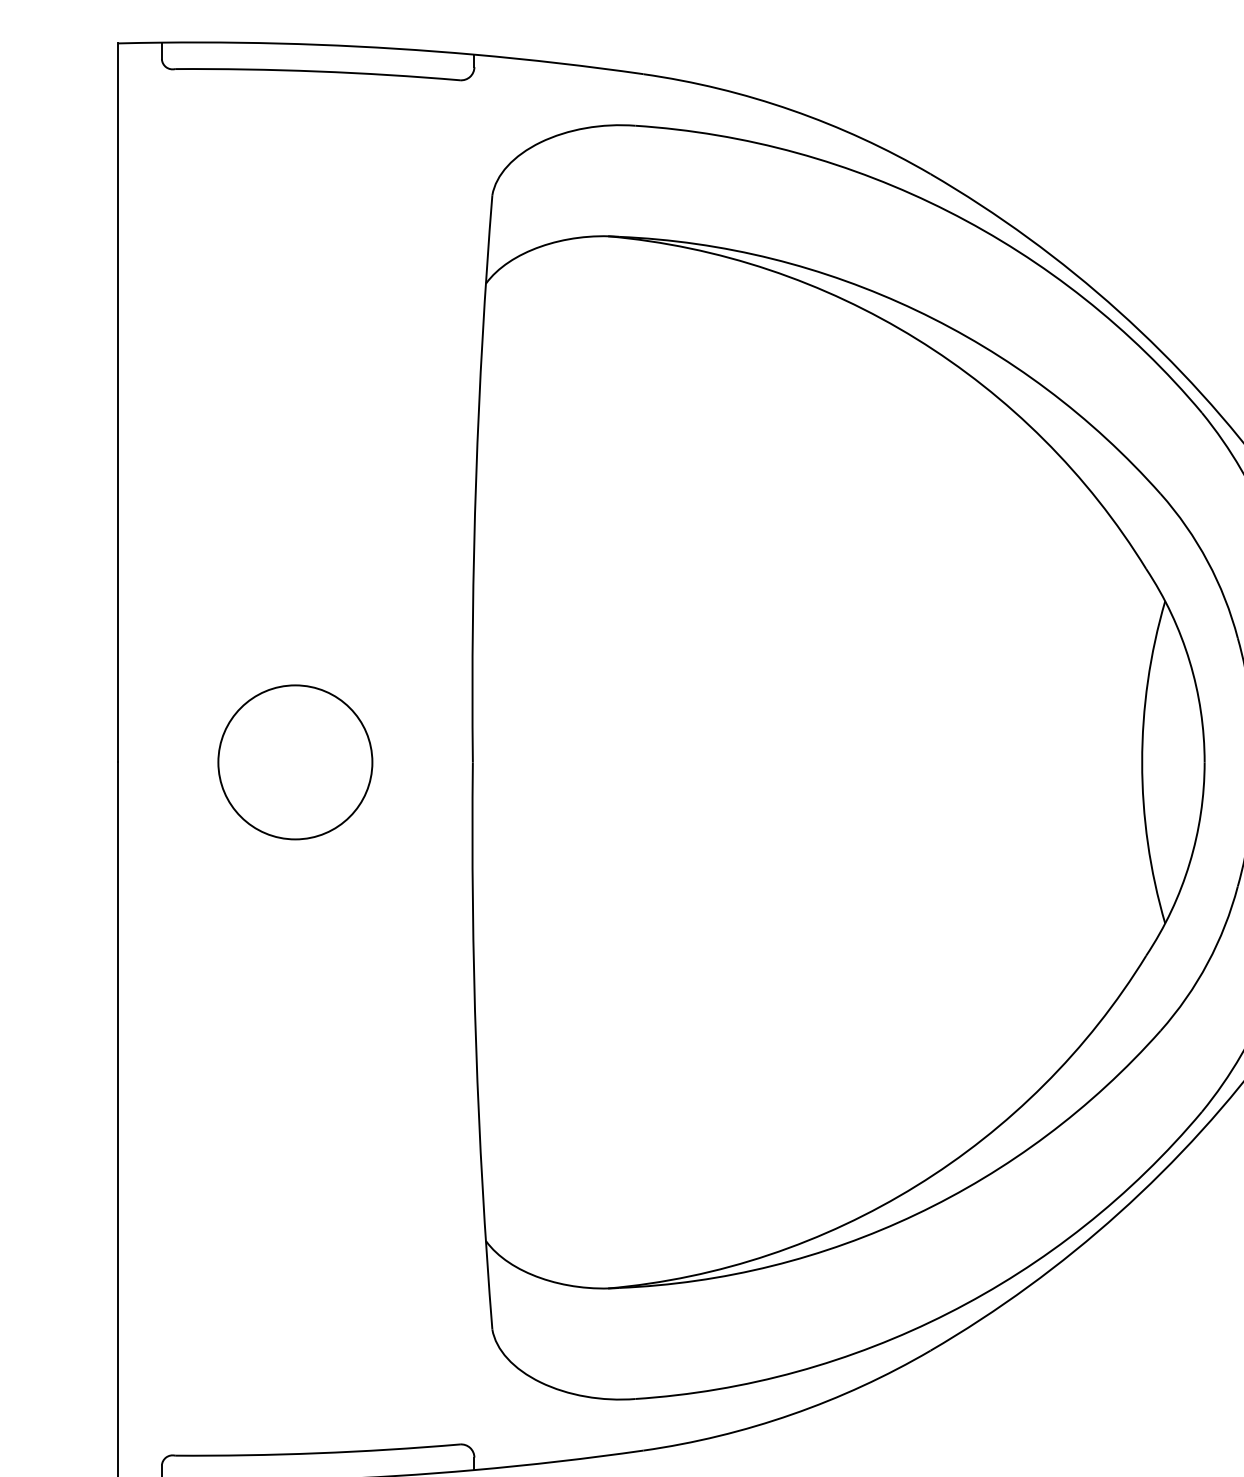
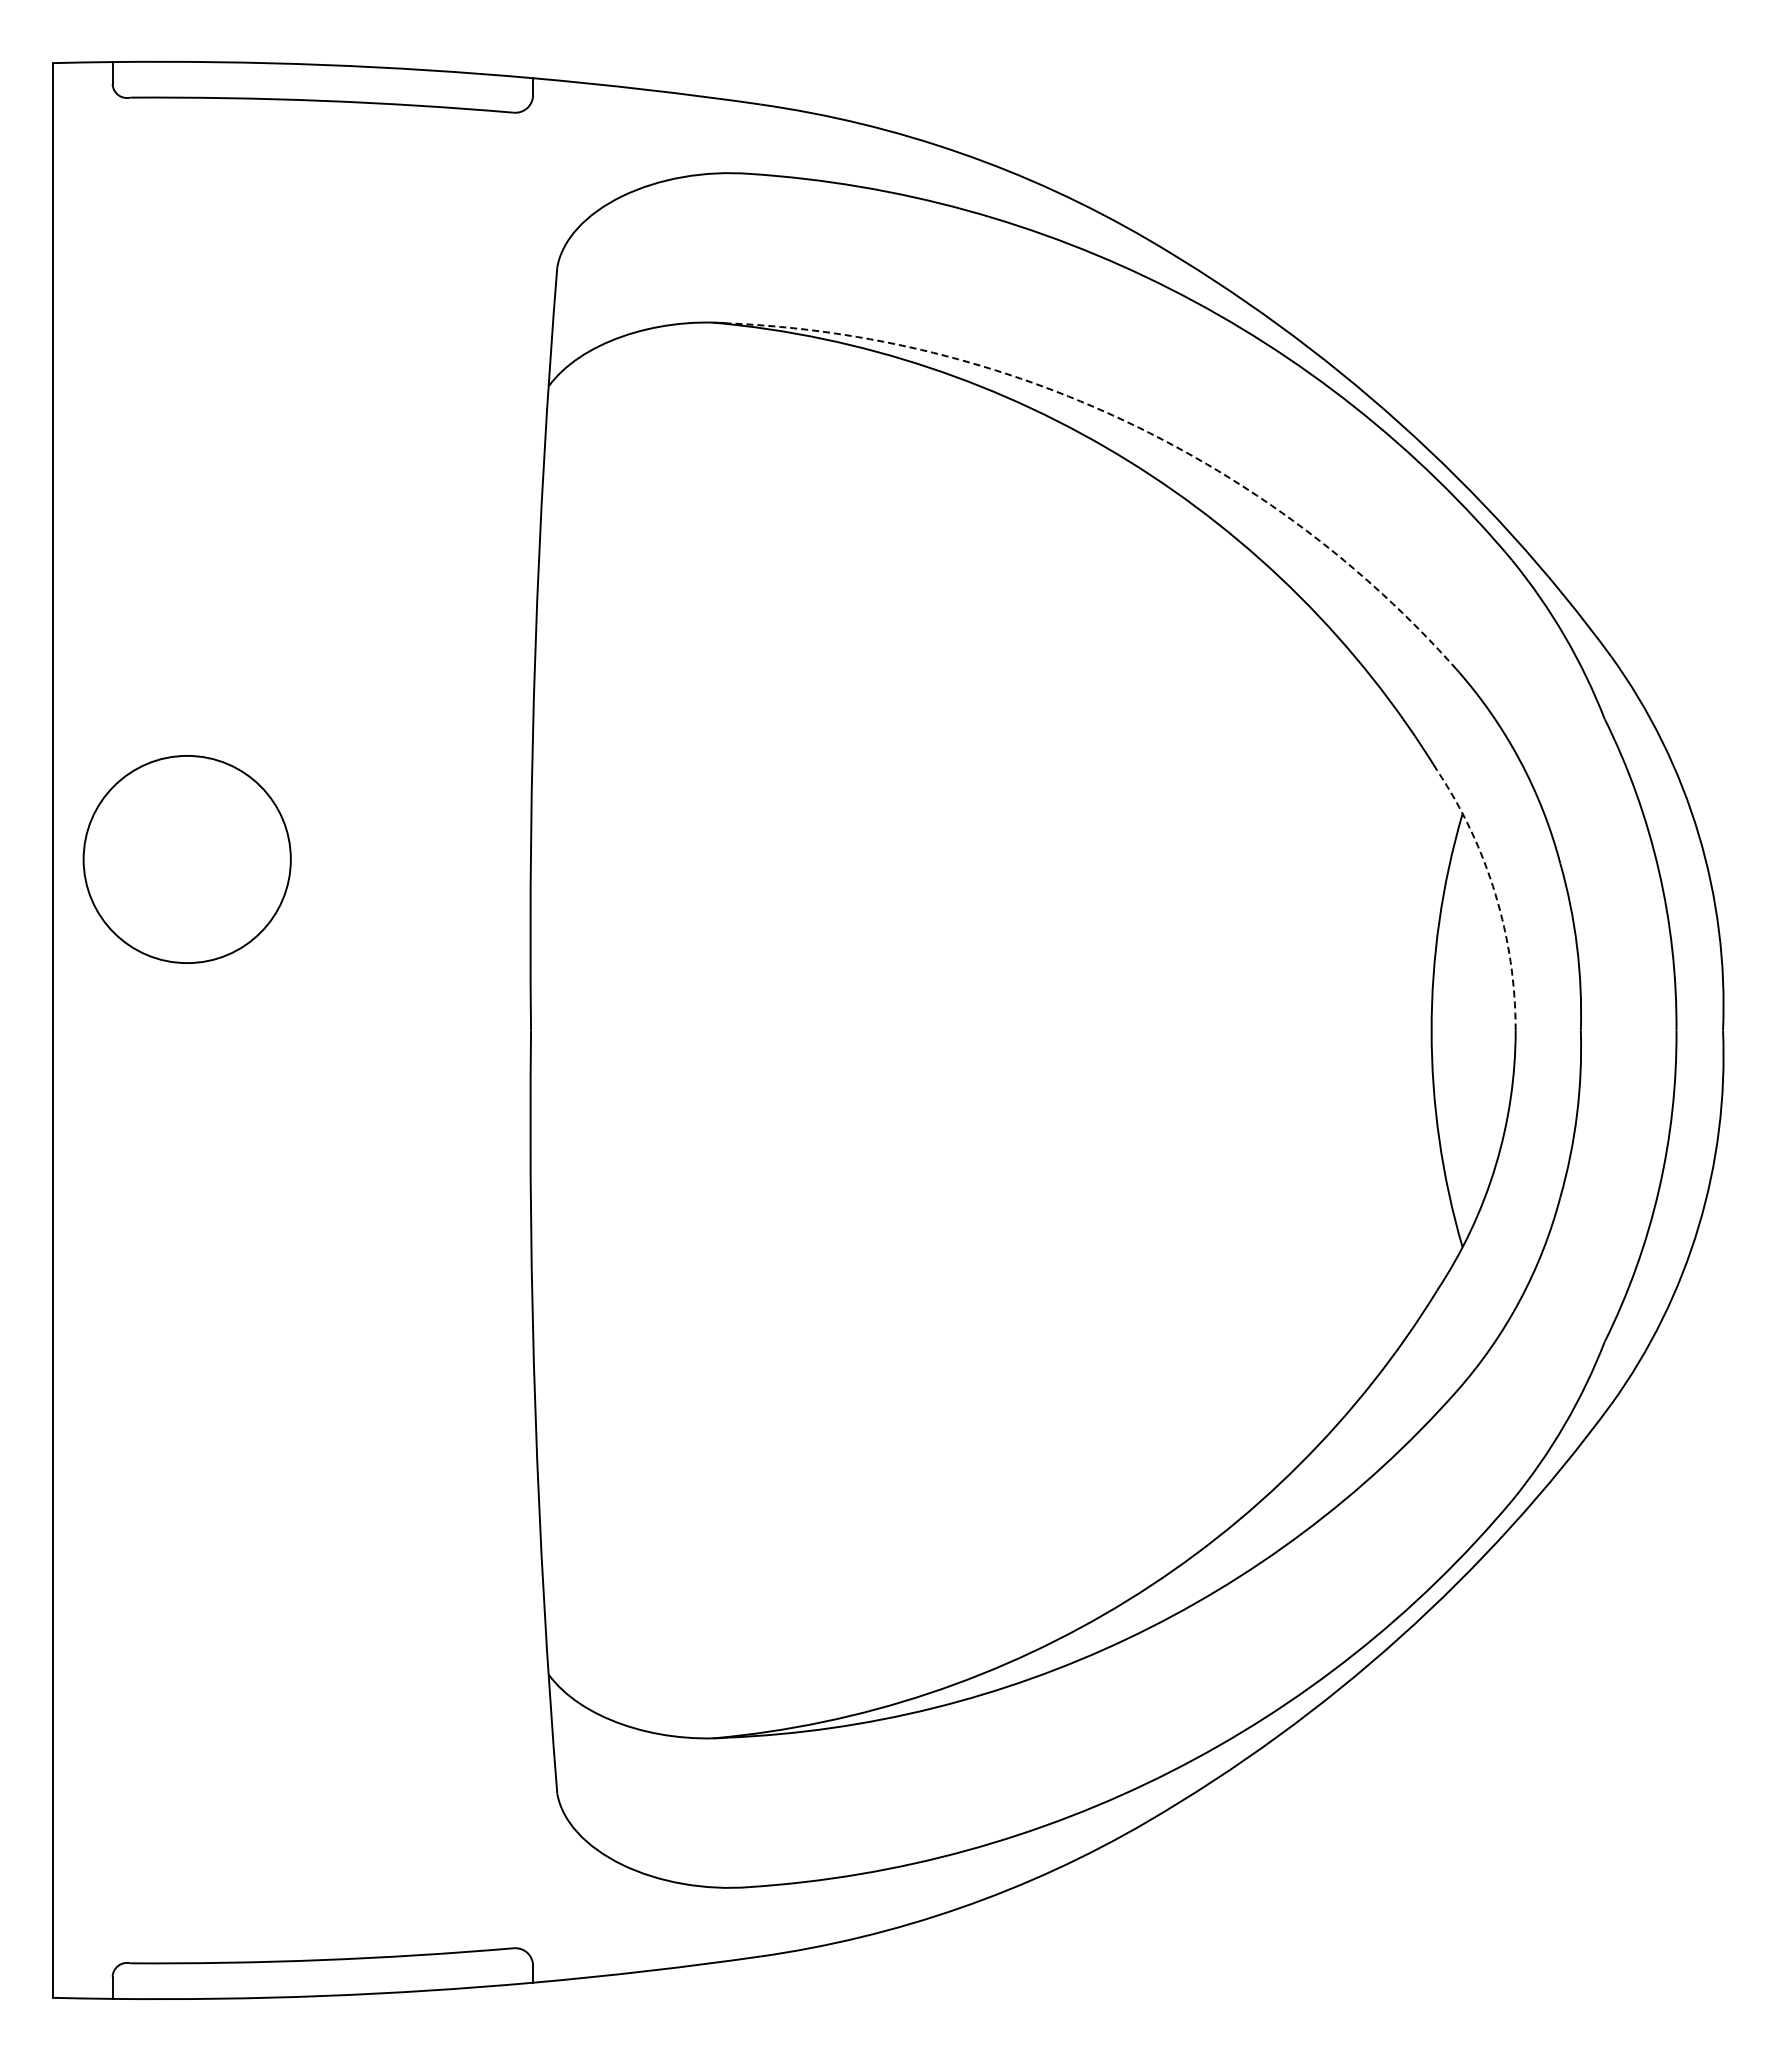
arc: (916, 310) -> (1127, 422), solid -> dashed
arc: (1189, 661) -> (1495, 894), solid -> dashed
circle: (294, 762) -> (186, 859), moved

